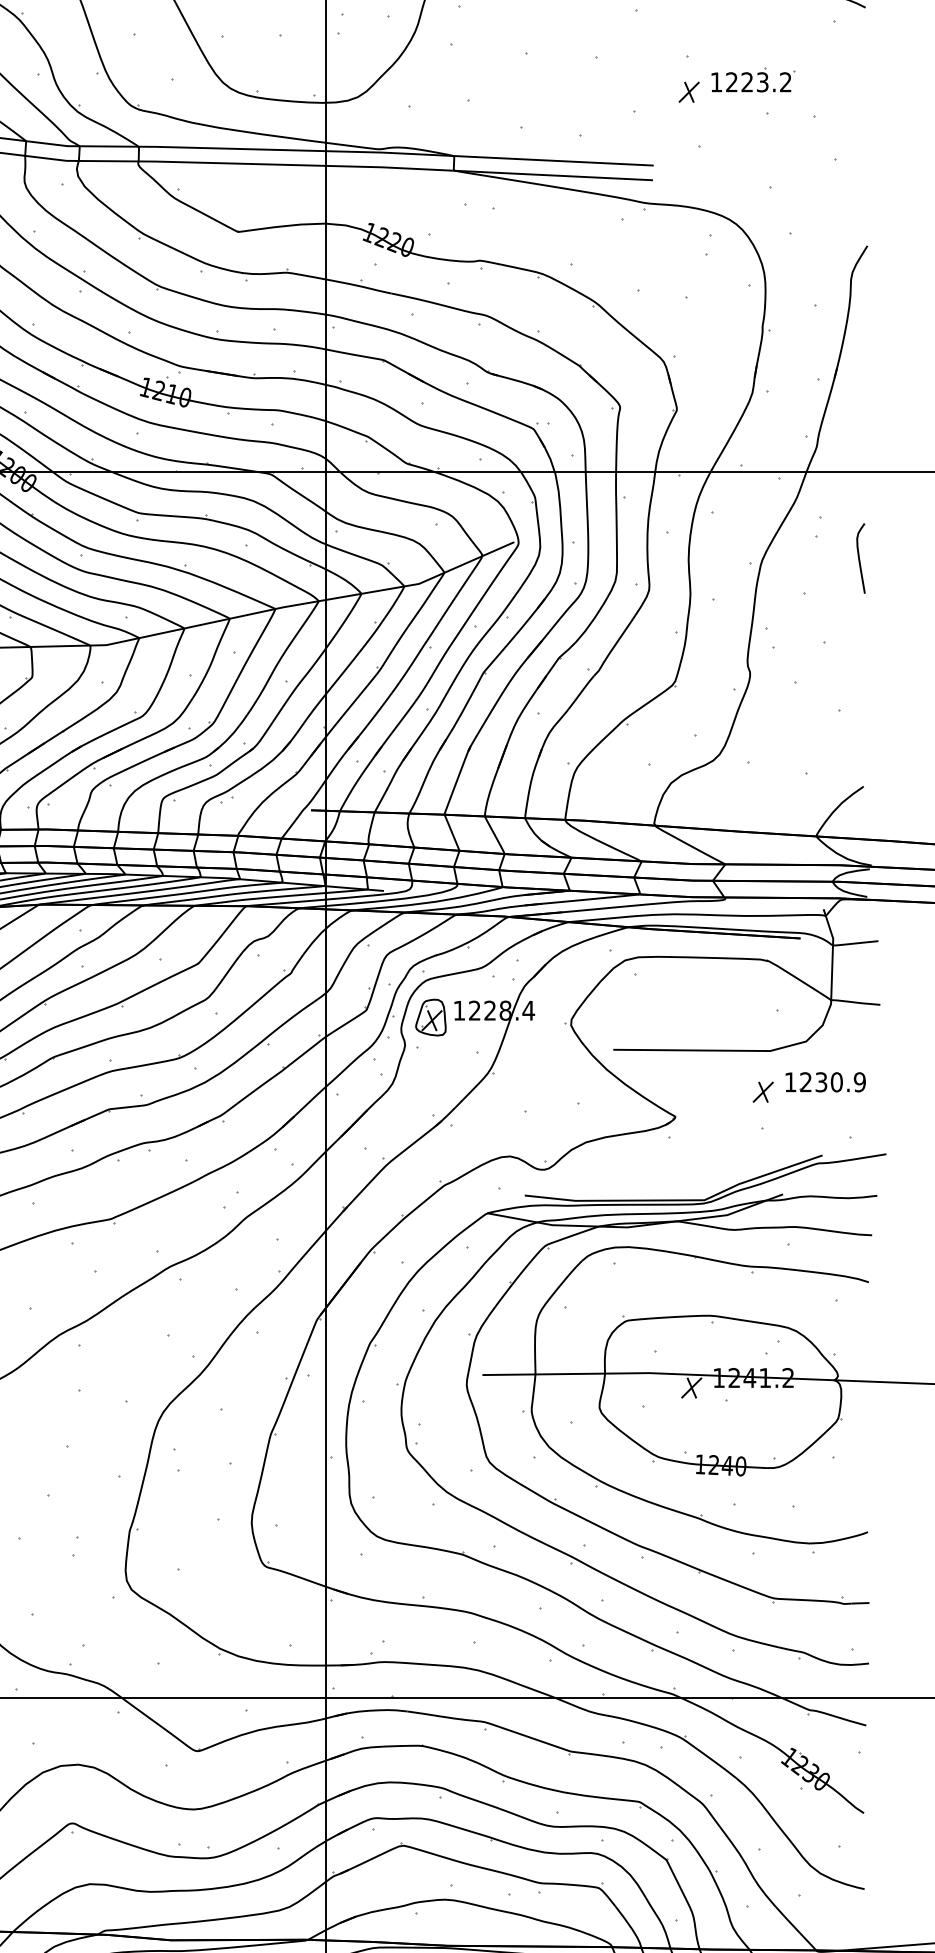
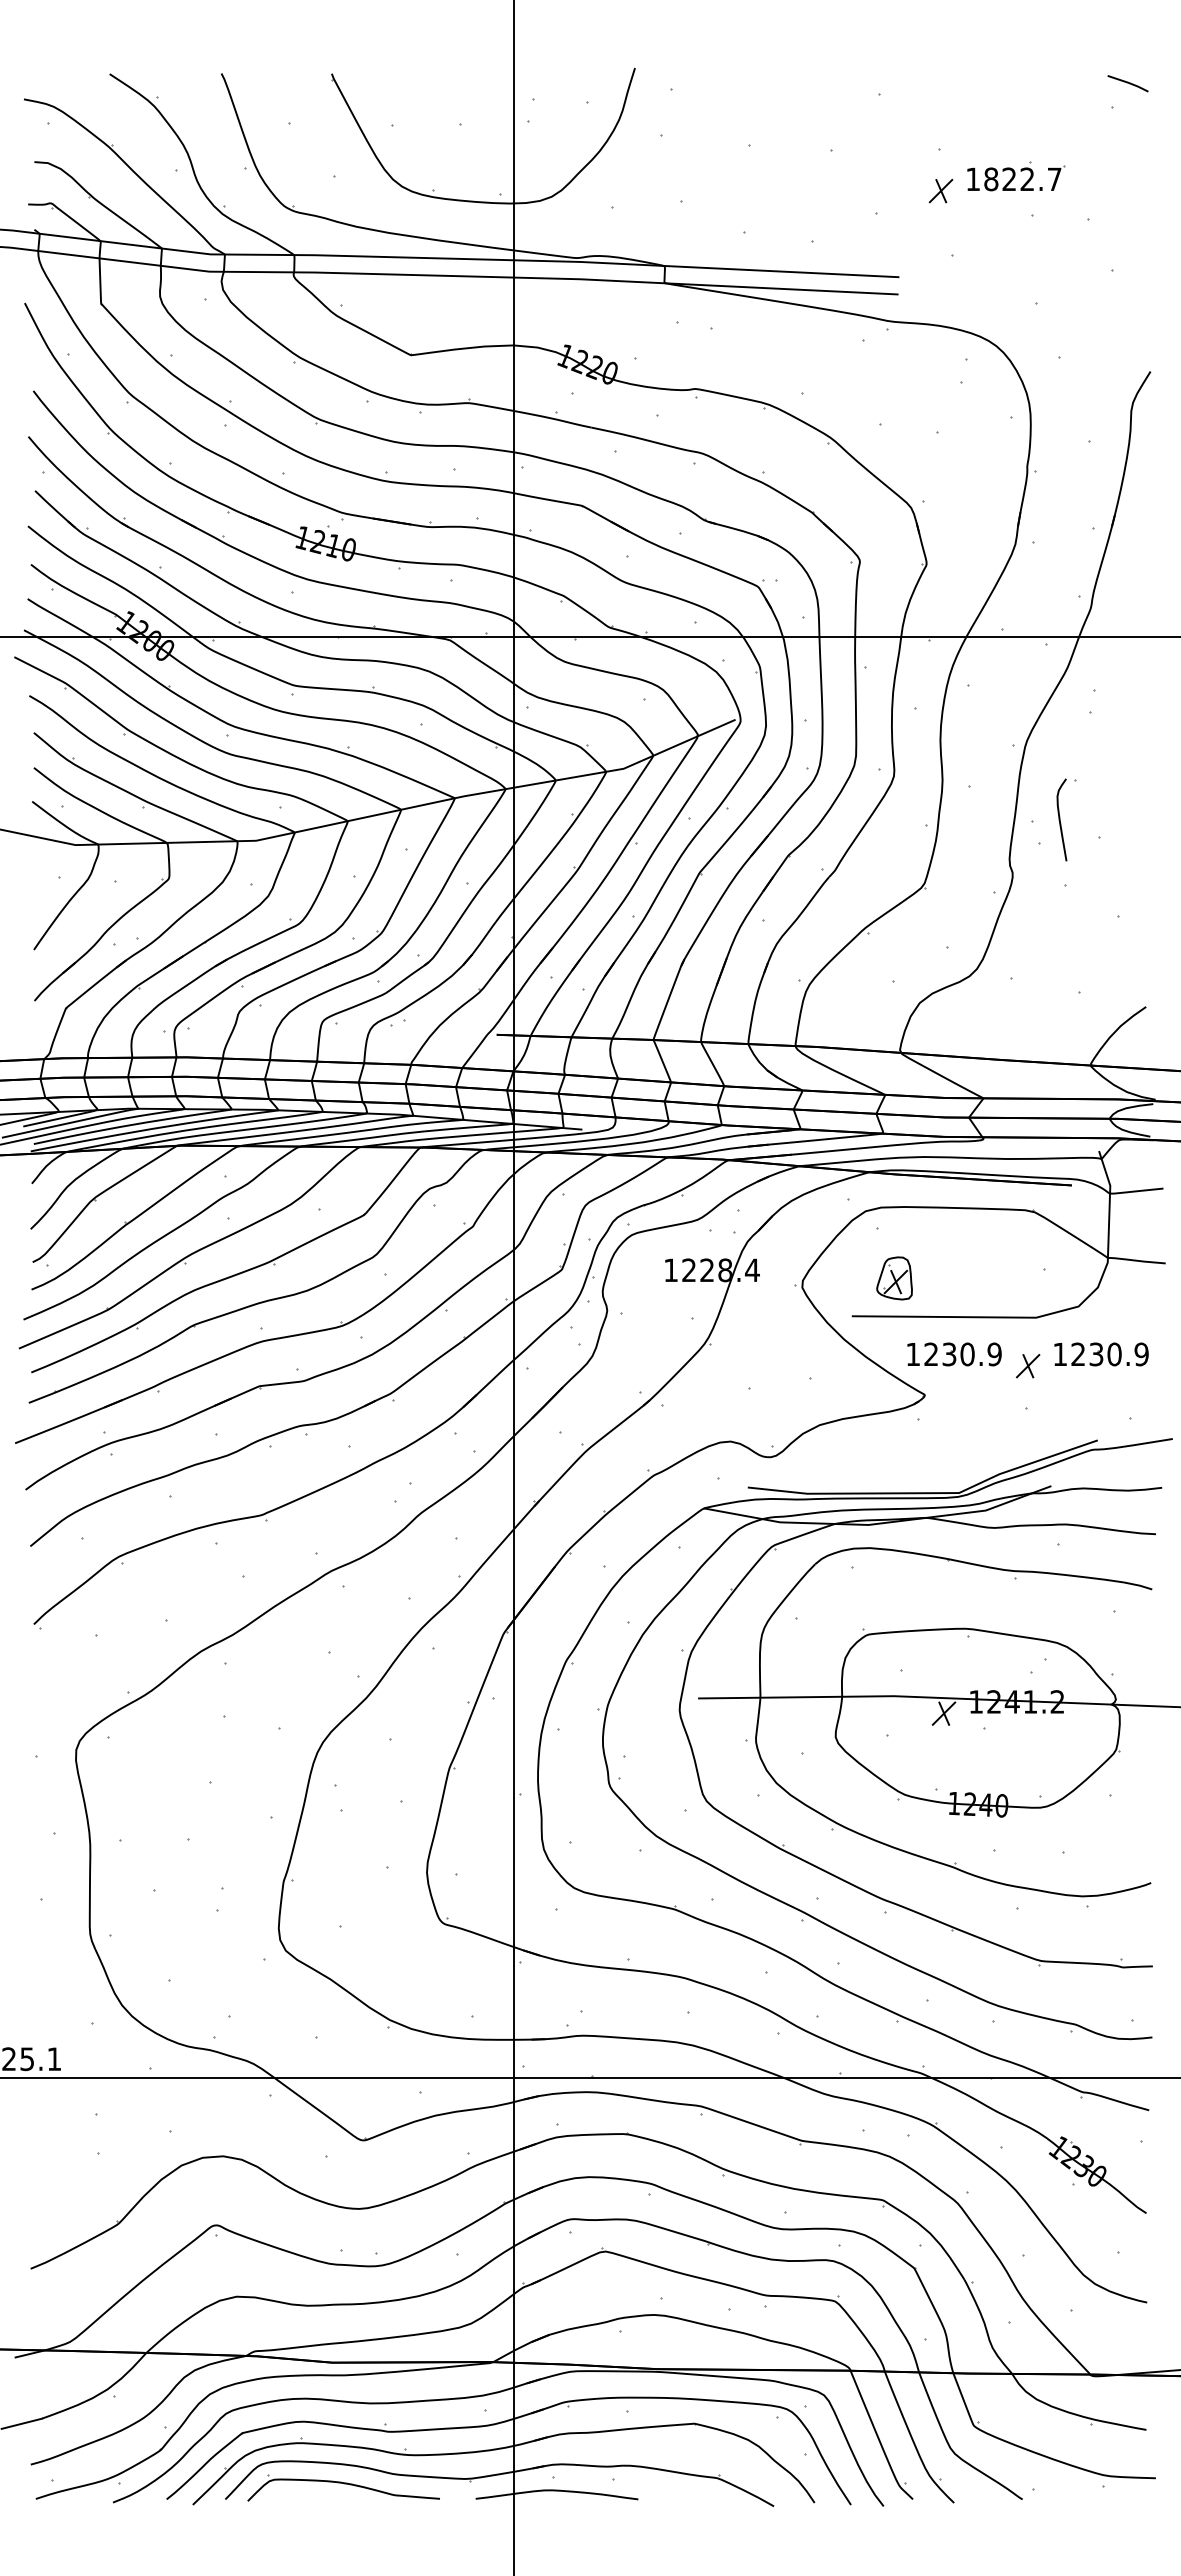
text: (758, 82) -> (1022, 179), 1223.2 -> 1822.7
curve: (859, 558) -> (1060, 819), moved
part: (430, 1017) -> (894, 1278), moved
part: (700, 1082) -> (954, 1354), added

